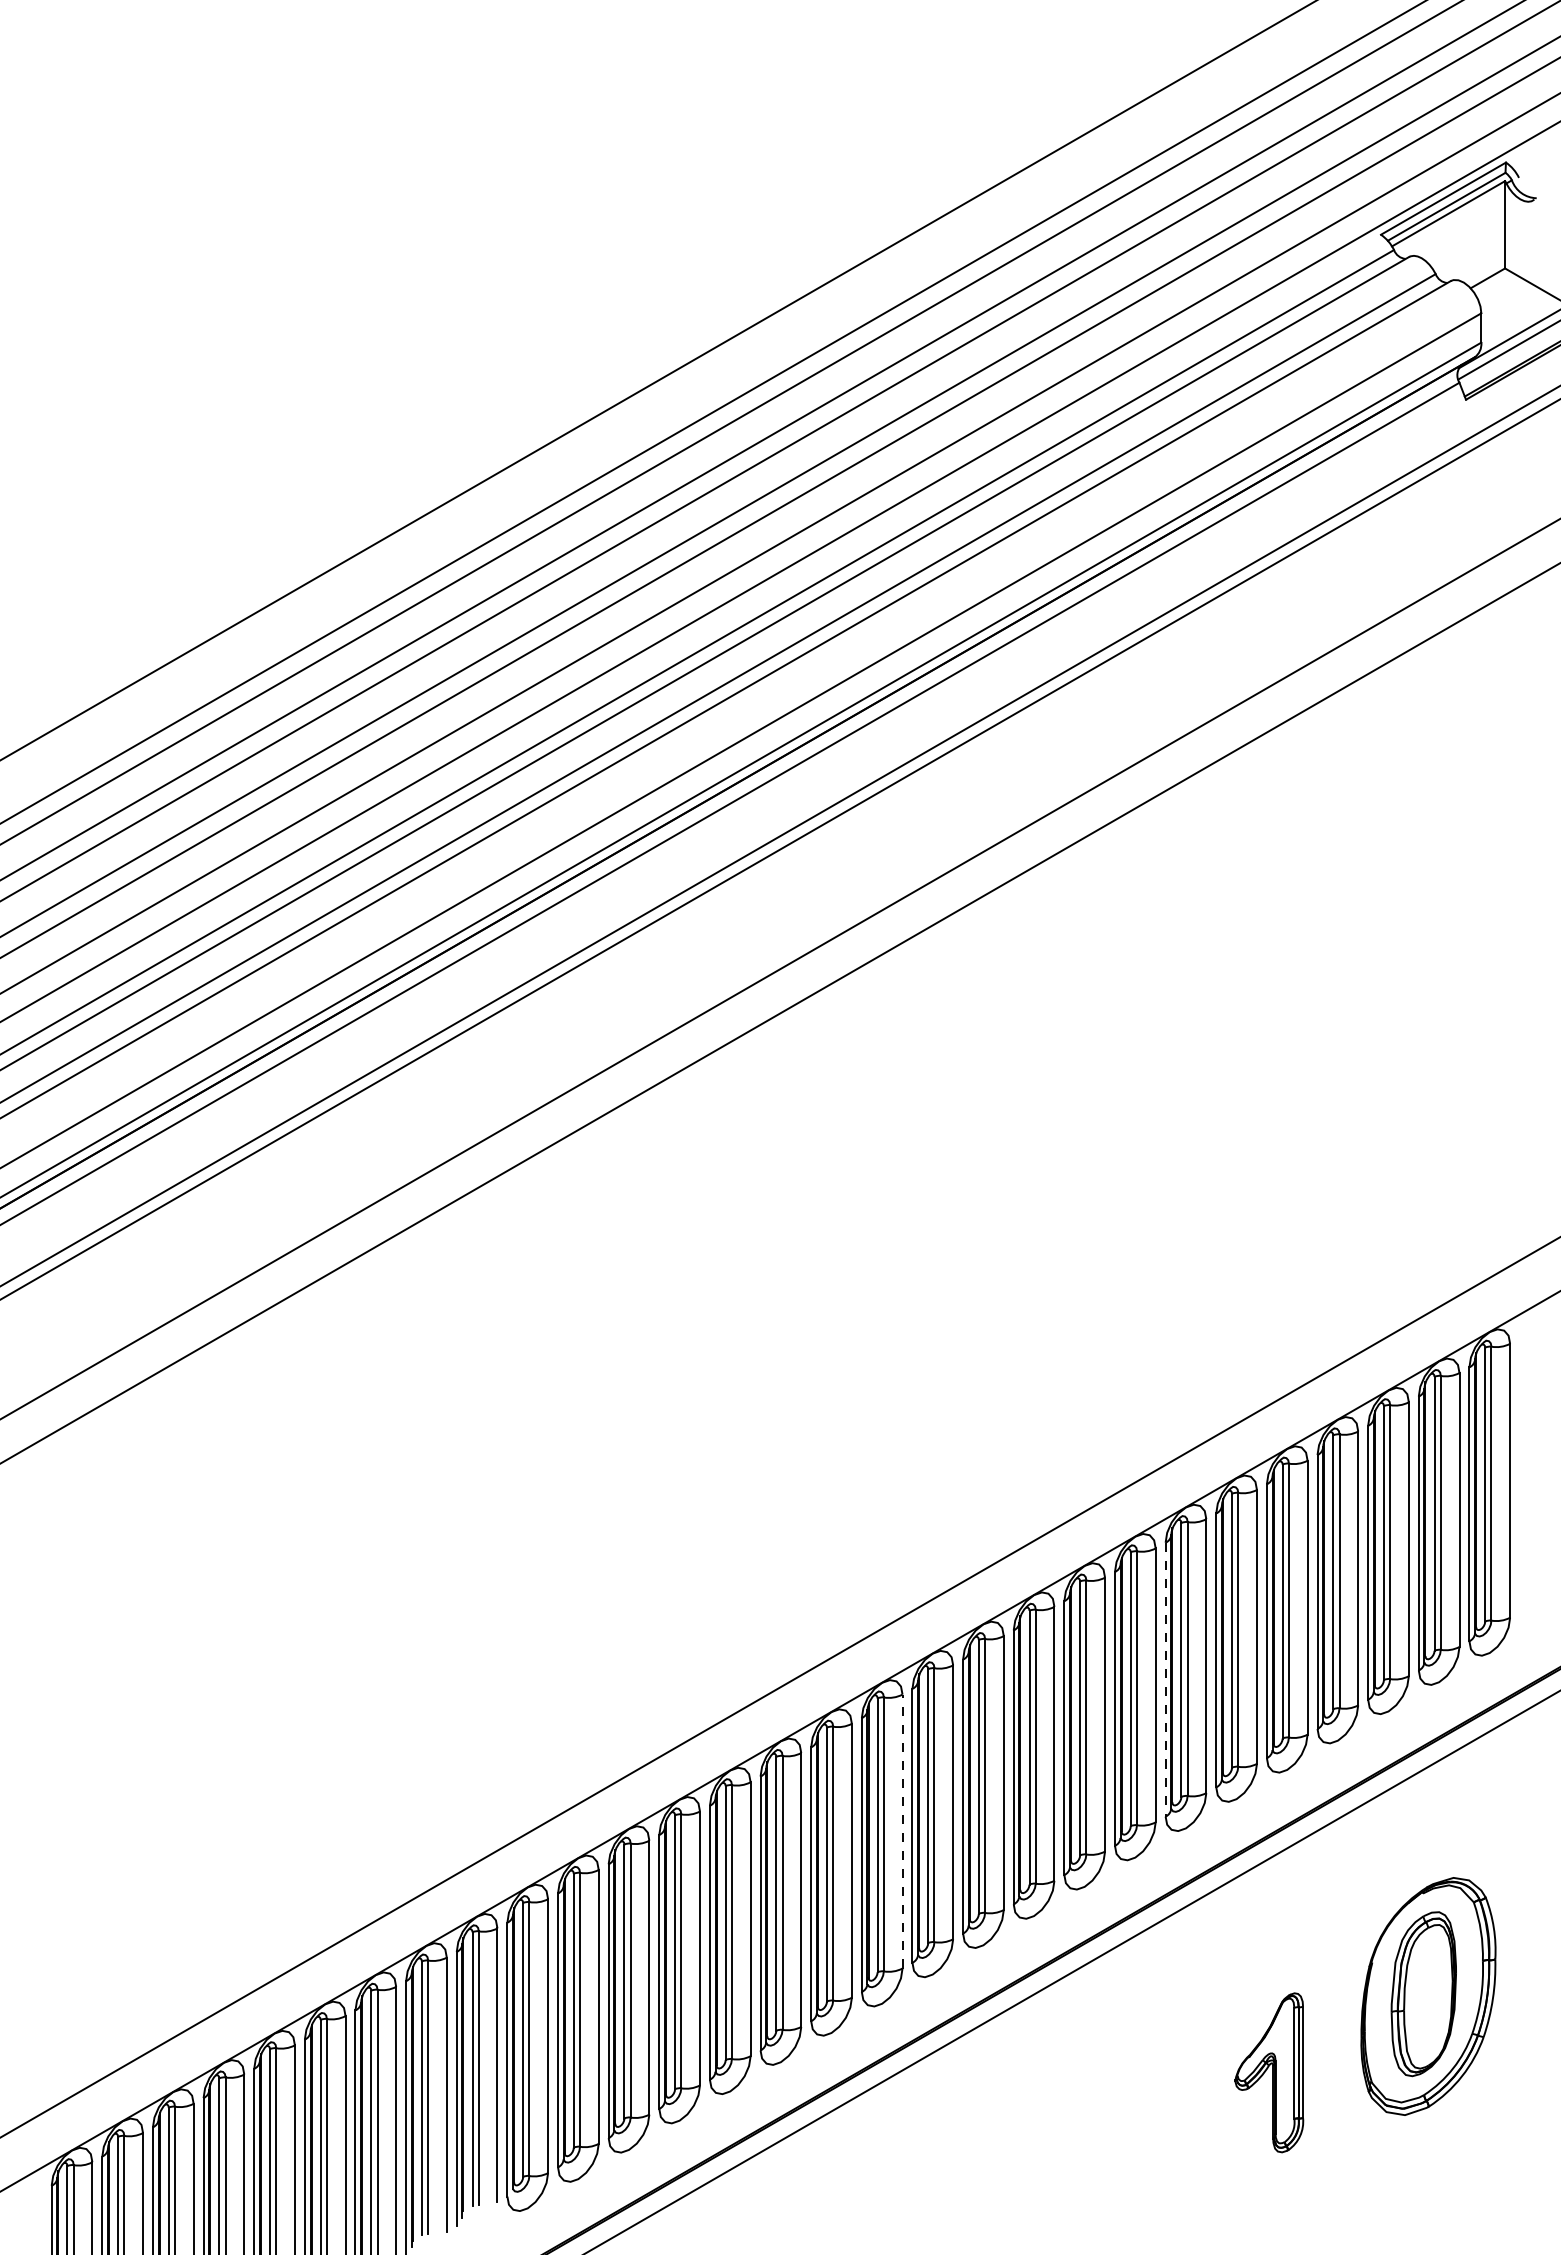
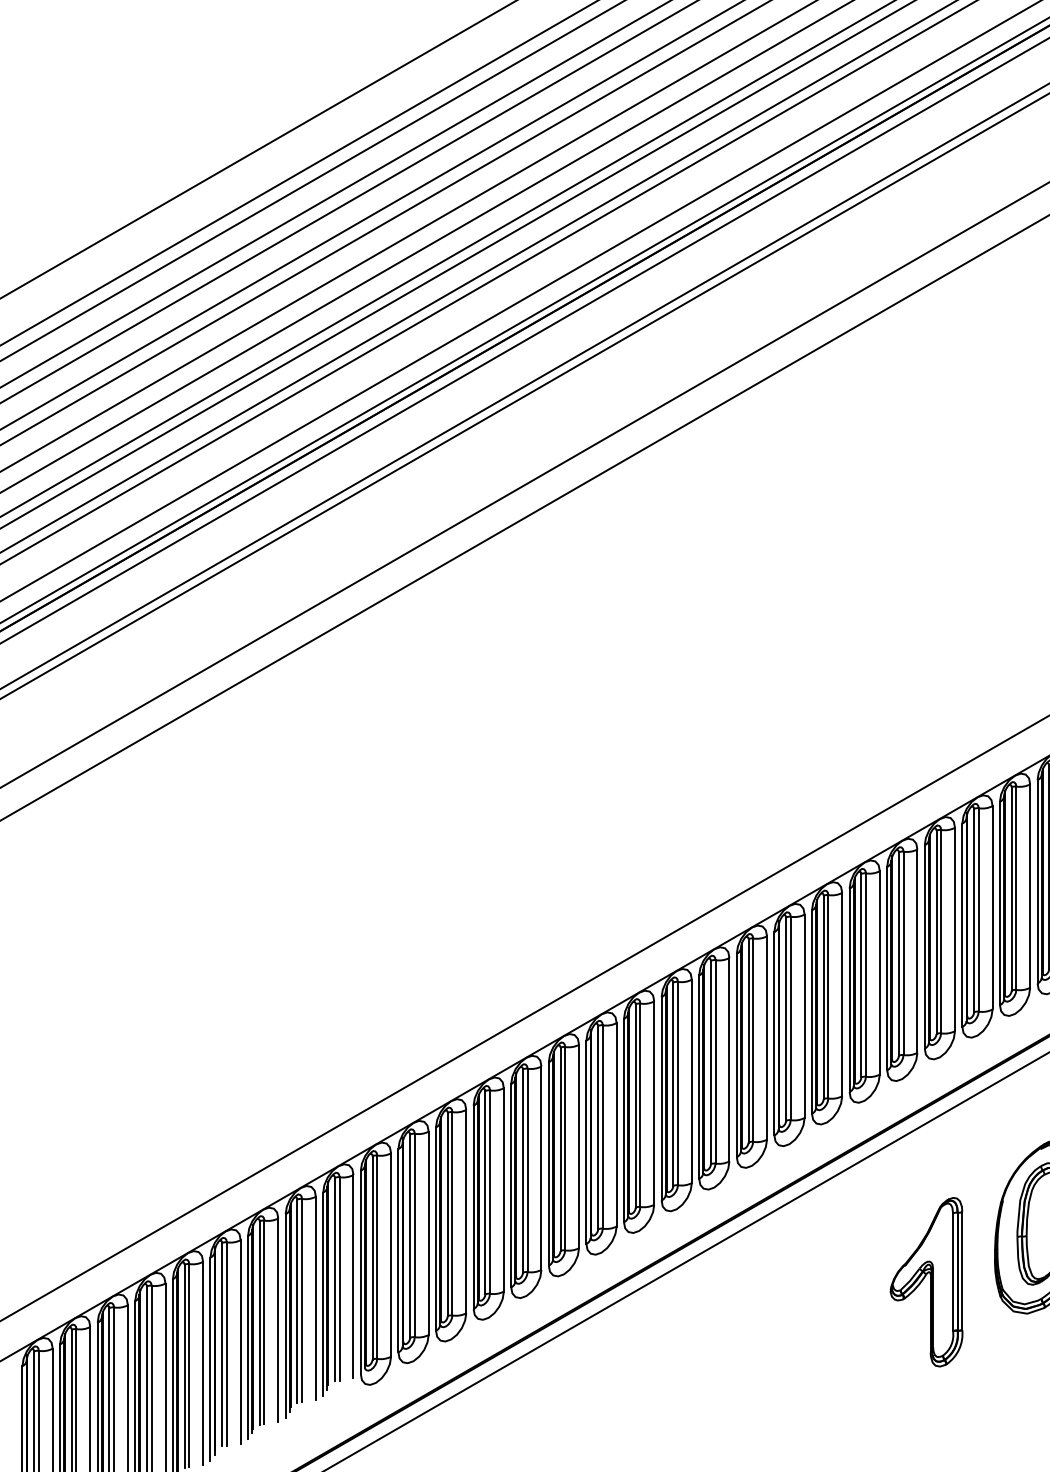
line: (1165, 1679) -> (849, 990), dashed -> solid
line: (902, 1831) -> (654, 1103), dashed -> solid
part: (1269, 2072) -> (926, 1282), size x1.43

